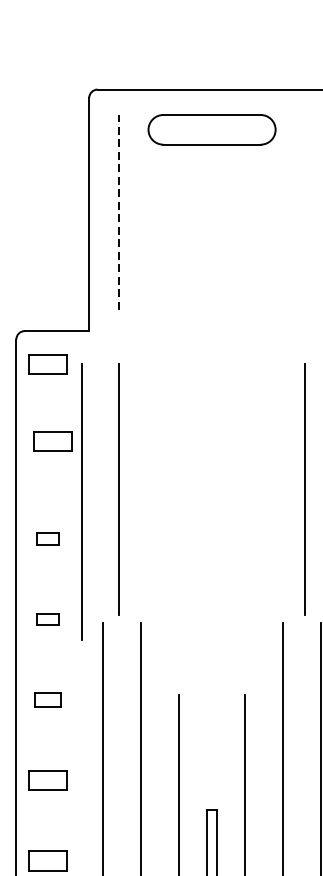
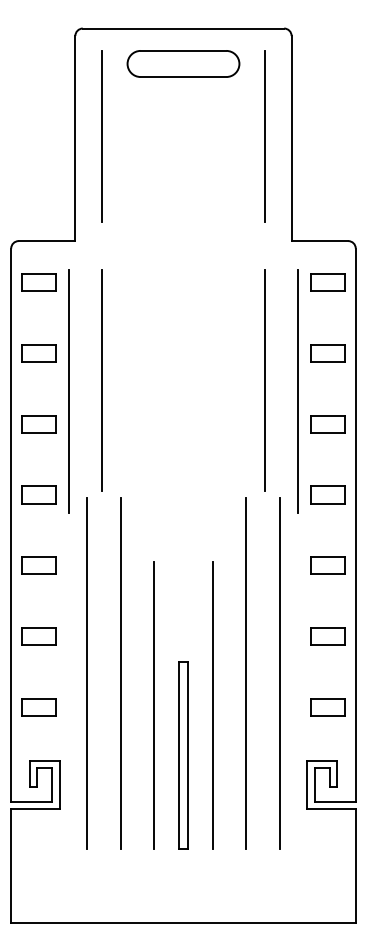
line: (118, 212) -> (101, 136), dashed -> solid
line: (305, 212) -> (265, 136), added
part: (47, 364) -> (38, 282), moved
part: (51, 441) -> (38, 353), moved
part: (47, 539) -> (38, 424), size x1.67
part: (47, 619) -> (38, 494), size x1.67
part: (47, 699) -> (38, 565), size x1.43

